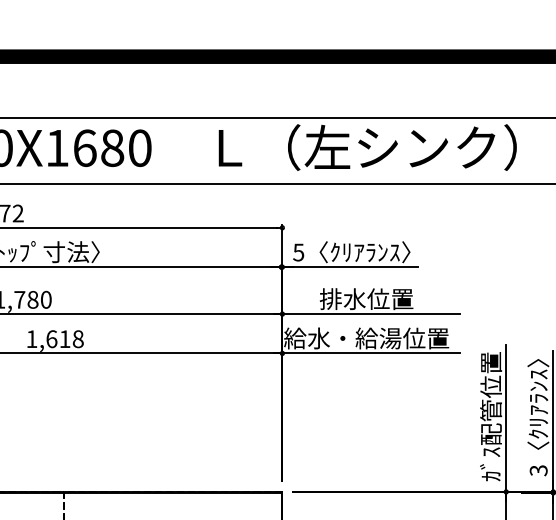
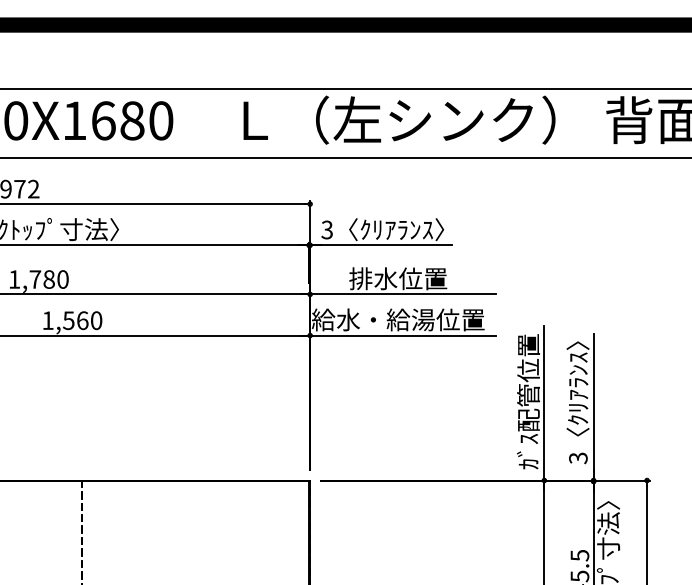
text: (298, 252) -> (327, 229), 5 -> 3
text: (64, 339) -> (82, 320), 1,618 -> 1,560

